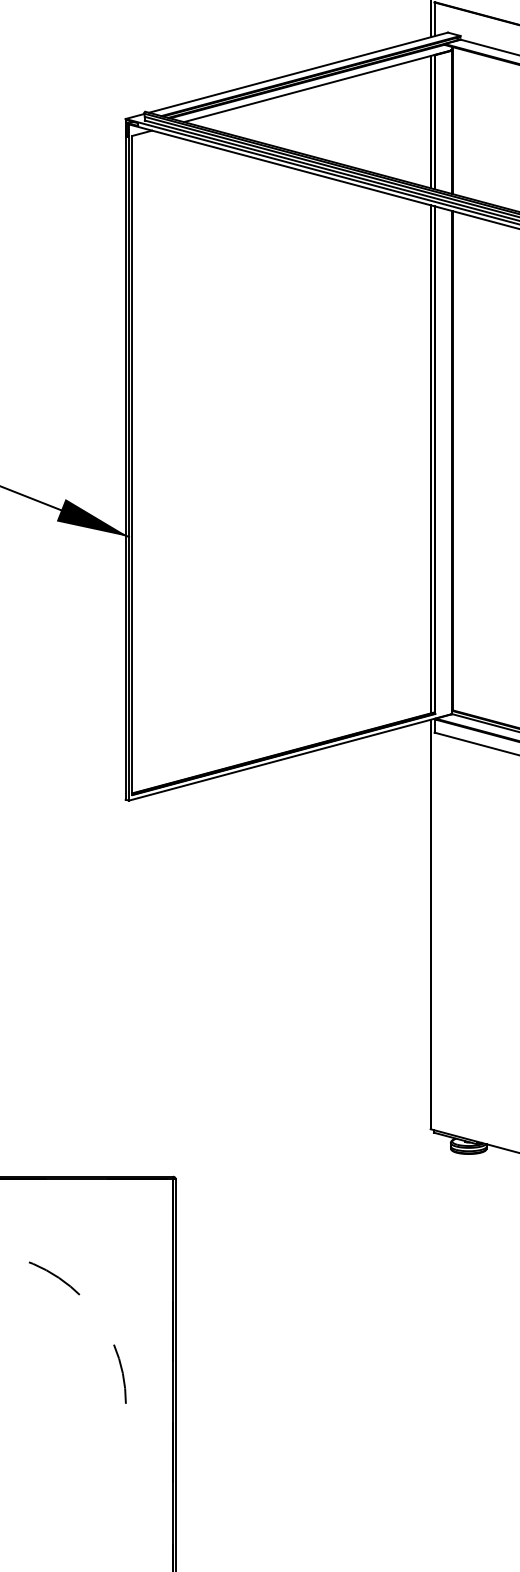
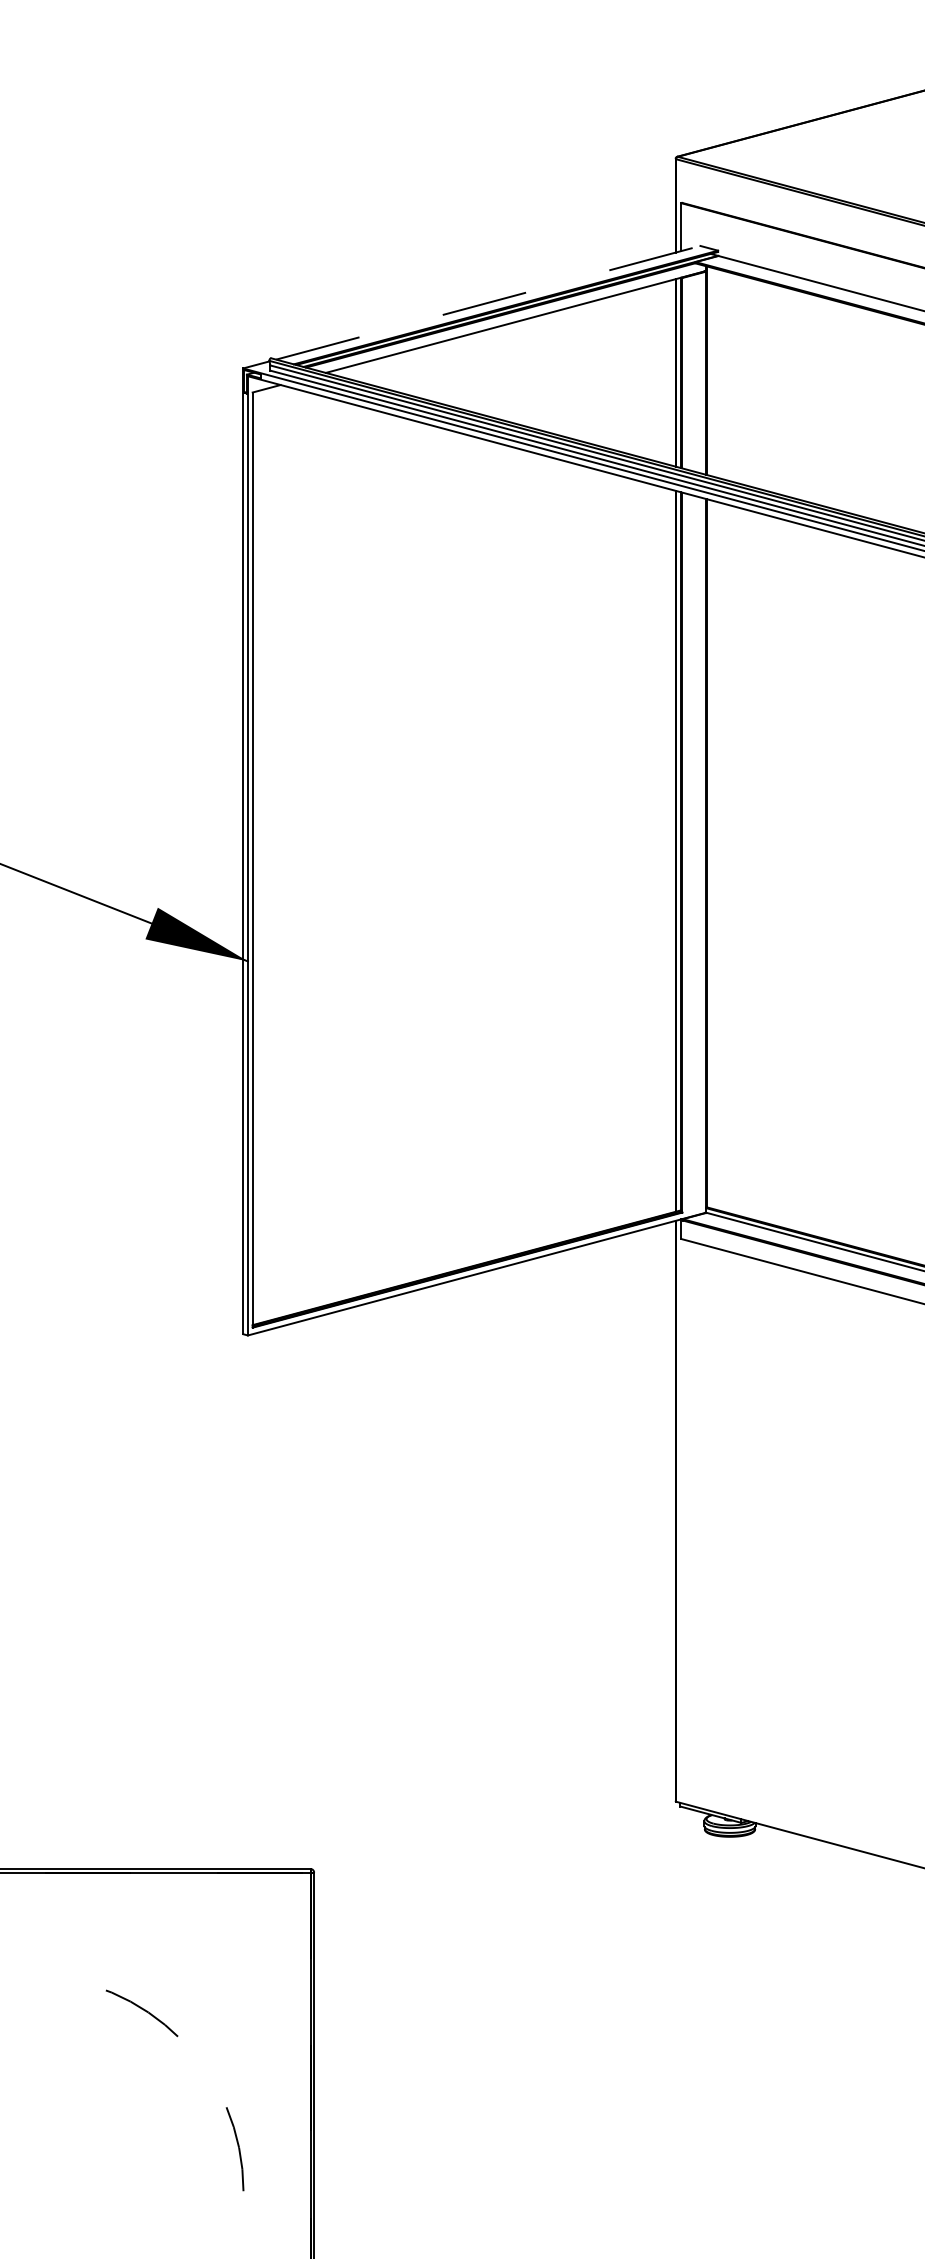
line: (298, 72) -> (488, 302), solid -> dashed

